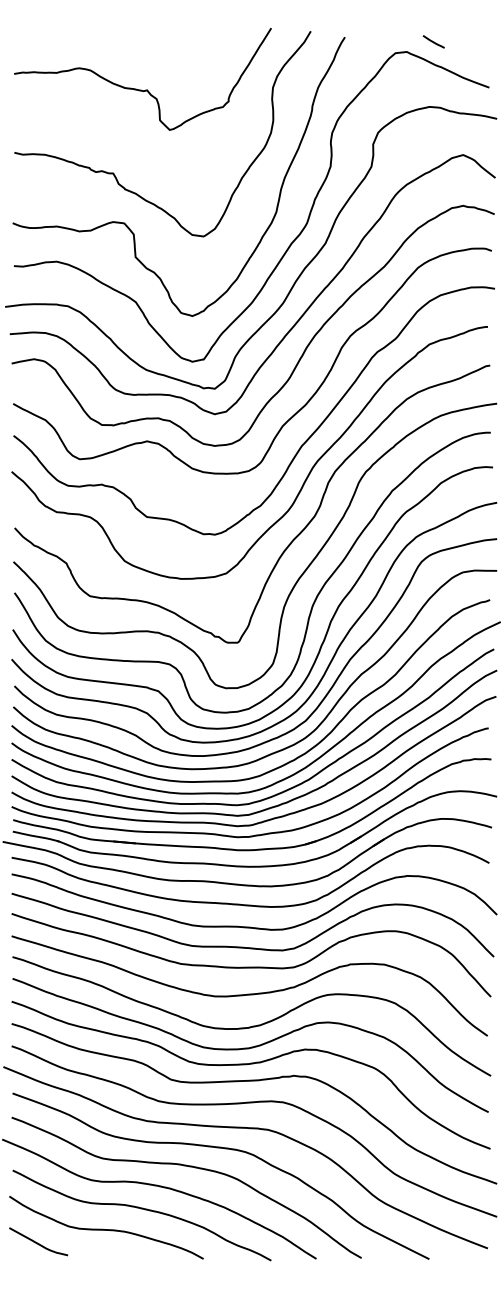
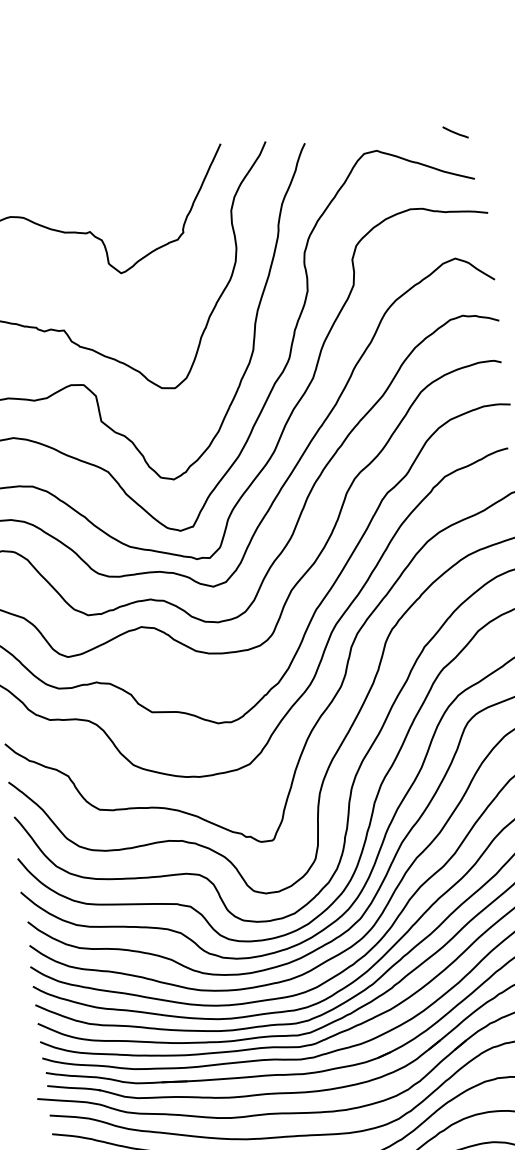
line: (433, 41) -> (455, 132), moved

